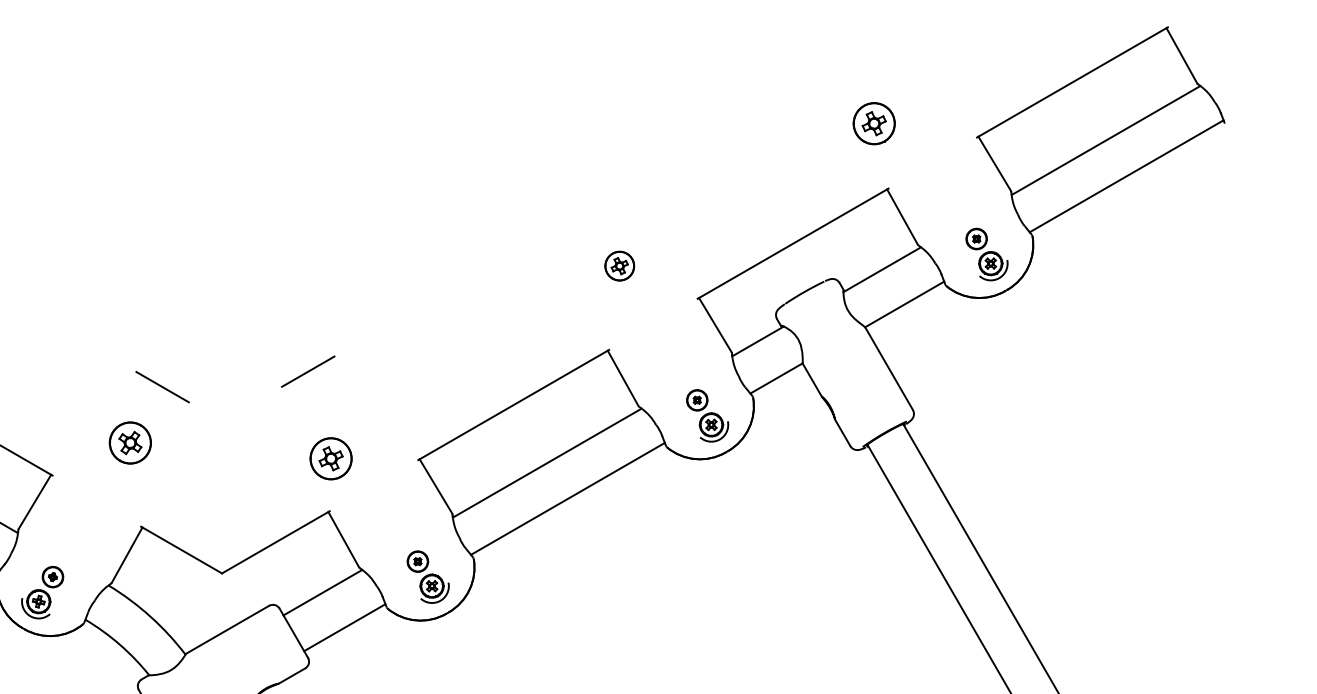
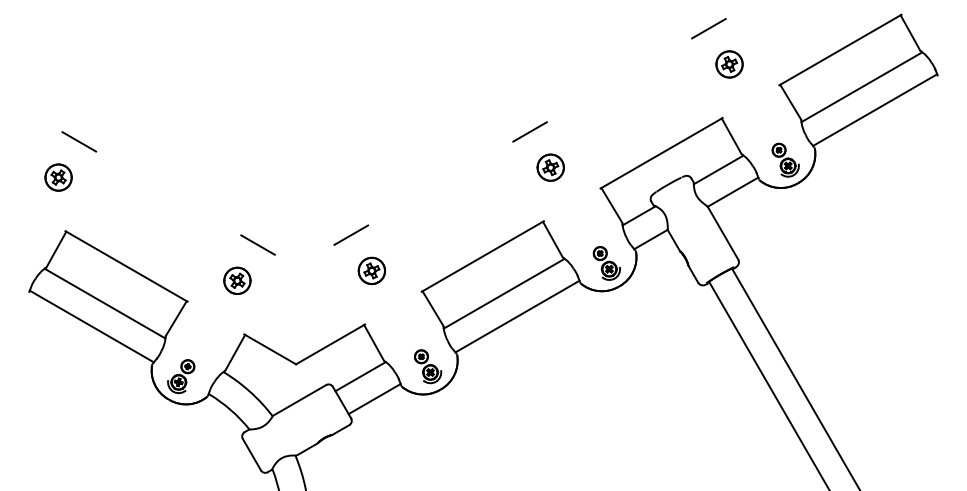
line: (866, 48) -> (708, 28), added
part: (874, 123) -> (729, 64), moved
line: (586, 209) -> (529, 131), added
part: (619, 265) -> (550, 167), size x1.43
part: (330, 458) -> (371, 270), moved

